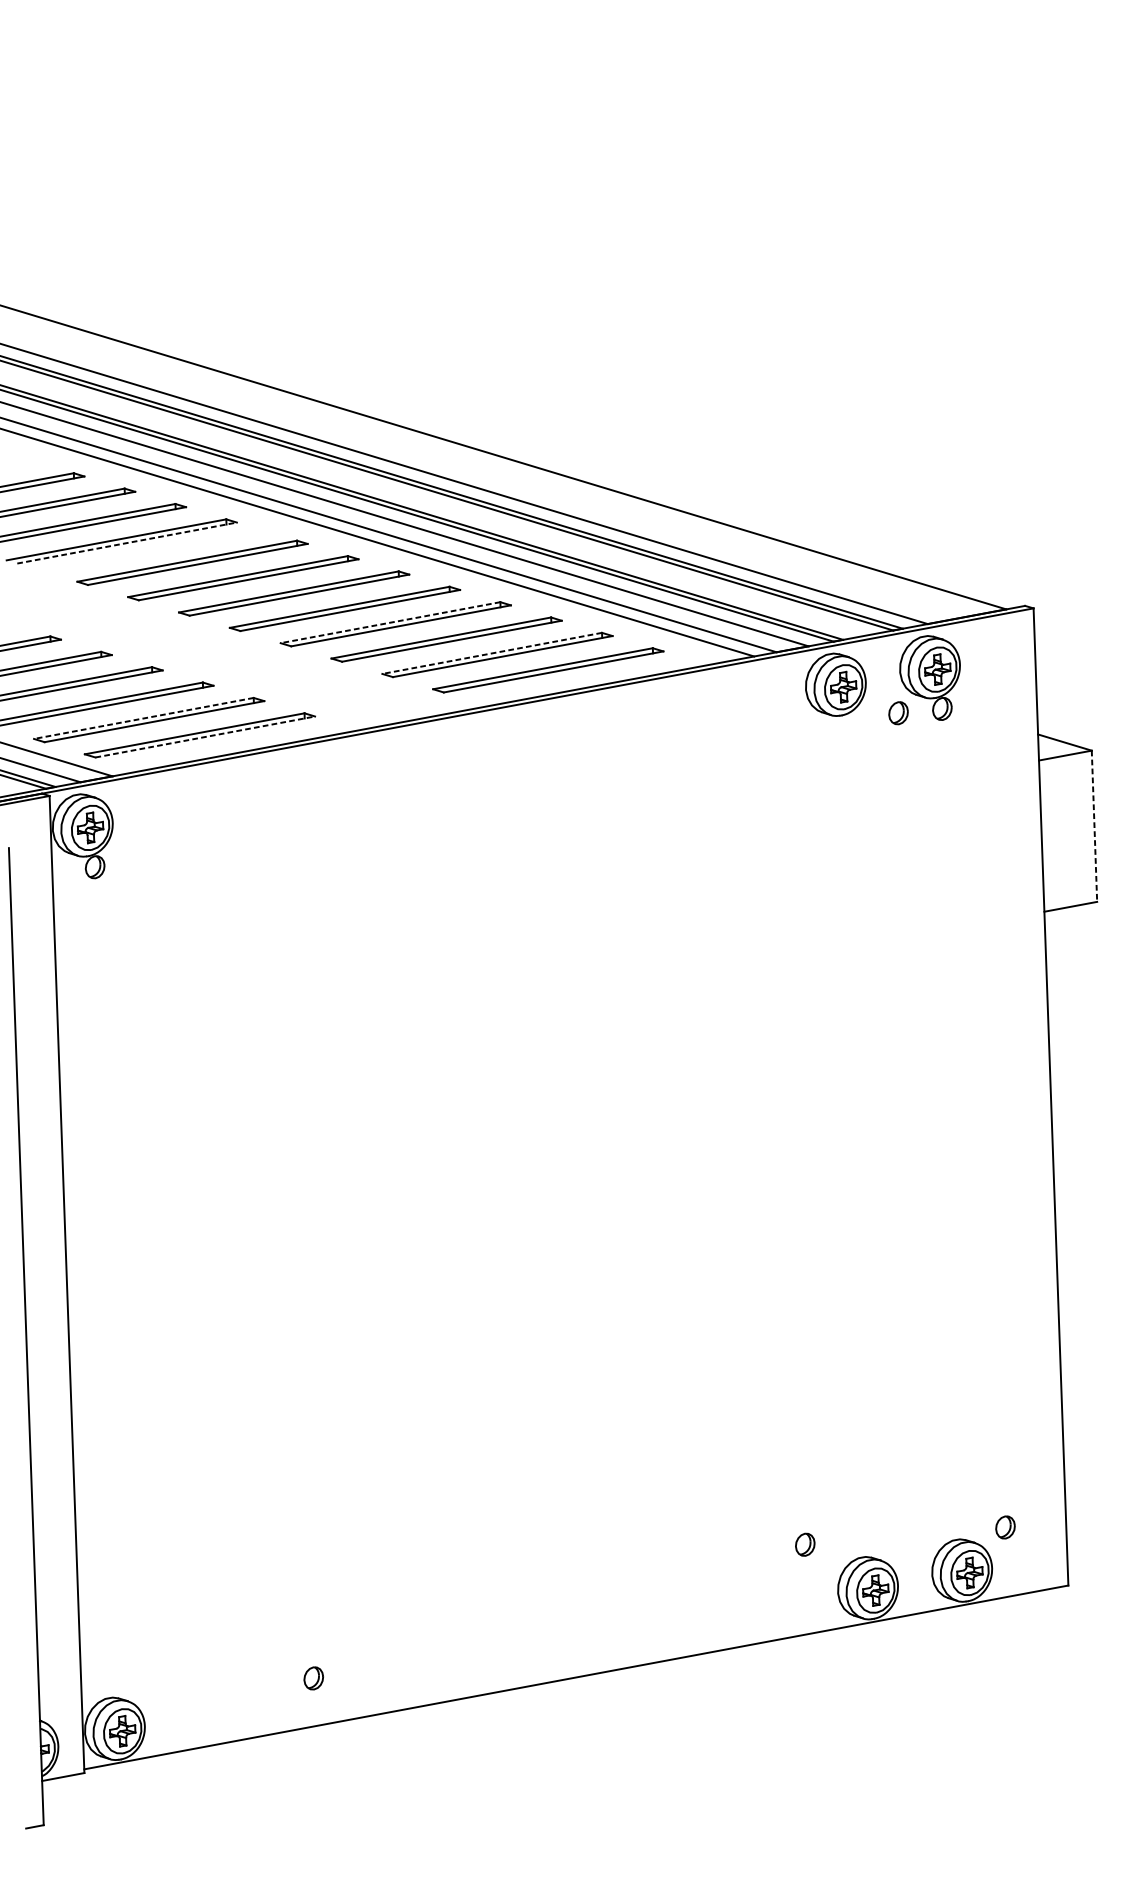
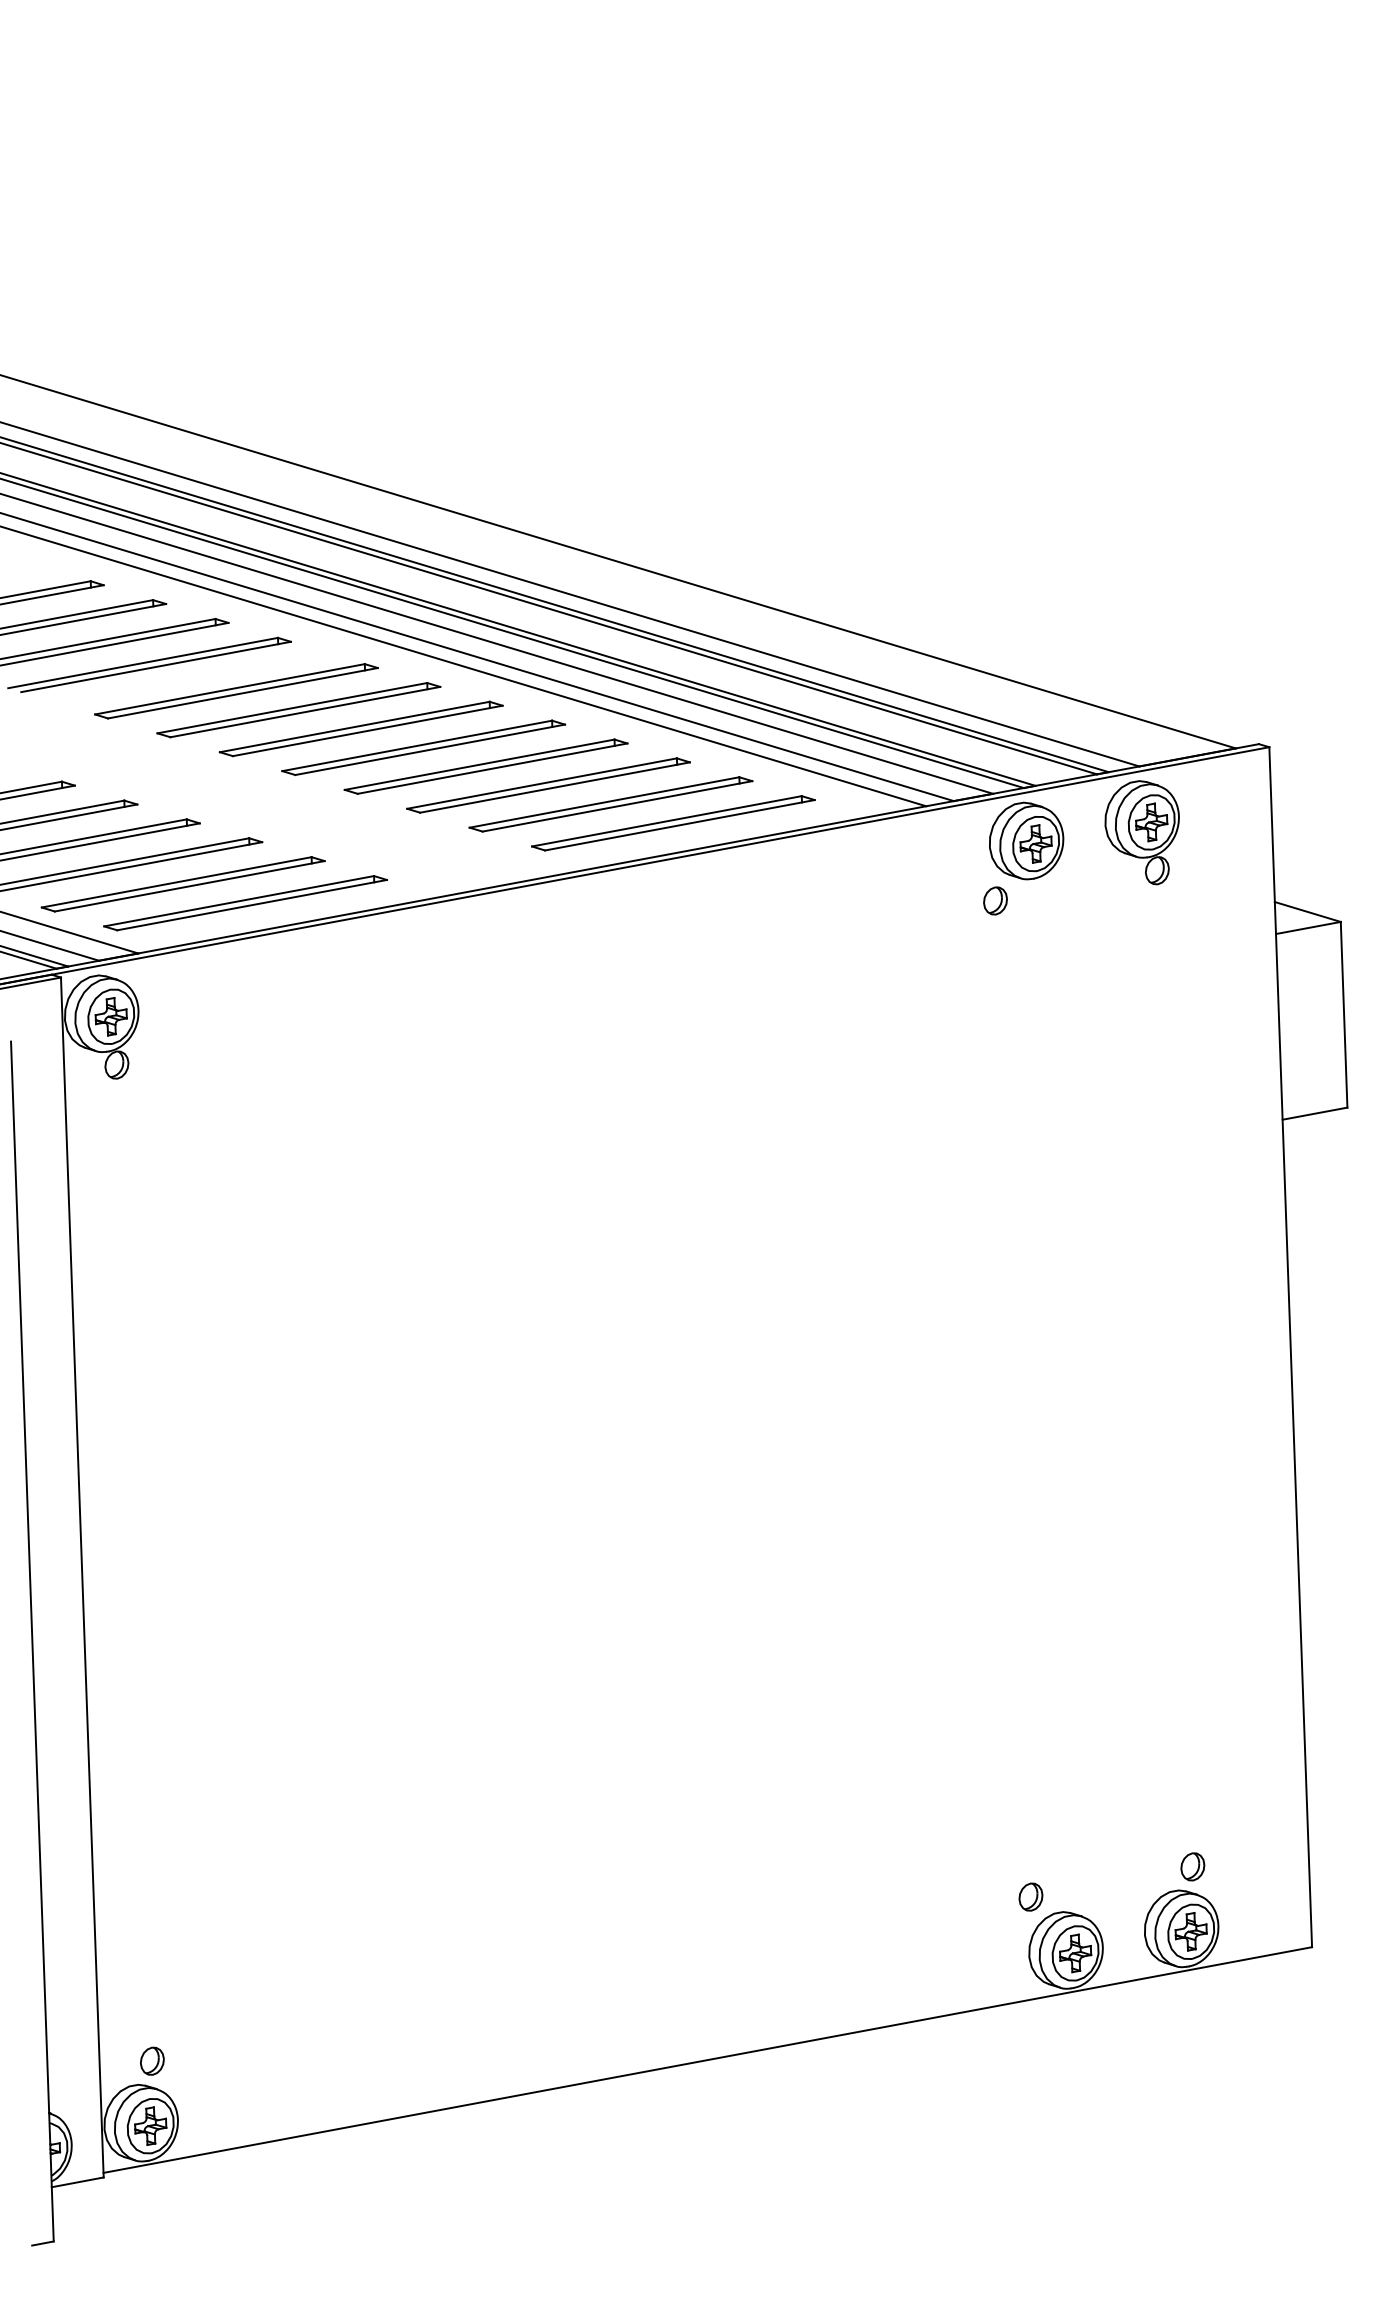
line: (127, 542) -> (156, 666), dashed -> solid
line: (390, 622) -> (479, 764), dashed -> solid
line: (491, 653) -> (603, 802), dashed -> solid
part: (898, 712) -> (995, 900), moved
line: (143, 718) -> (176, 882), dashed -> solid
line: (205, 737) -> (252, 905), dashed -> solid
line: (1094, 826) -> (1344, 1014), dashed -> solid
part: (1005, 1527) -> (1192, 1866), moved
part: (804, 1544) -> (1030, 1896), moved
part: (313, 1677) -> (152, 2060), moved

